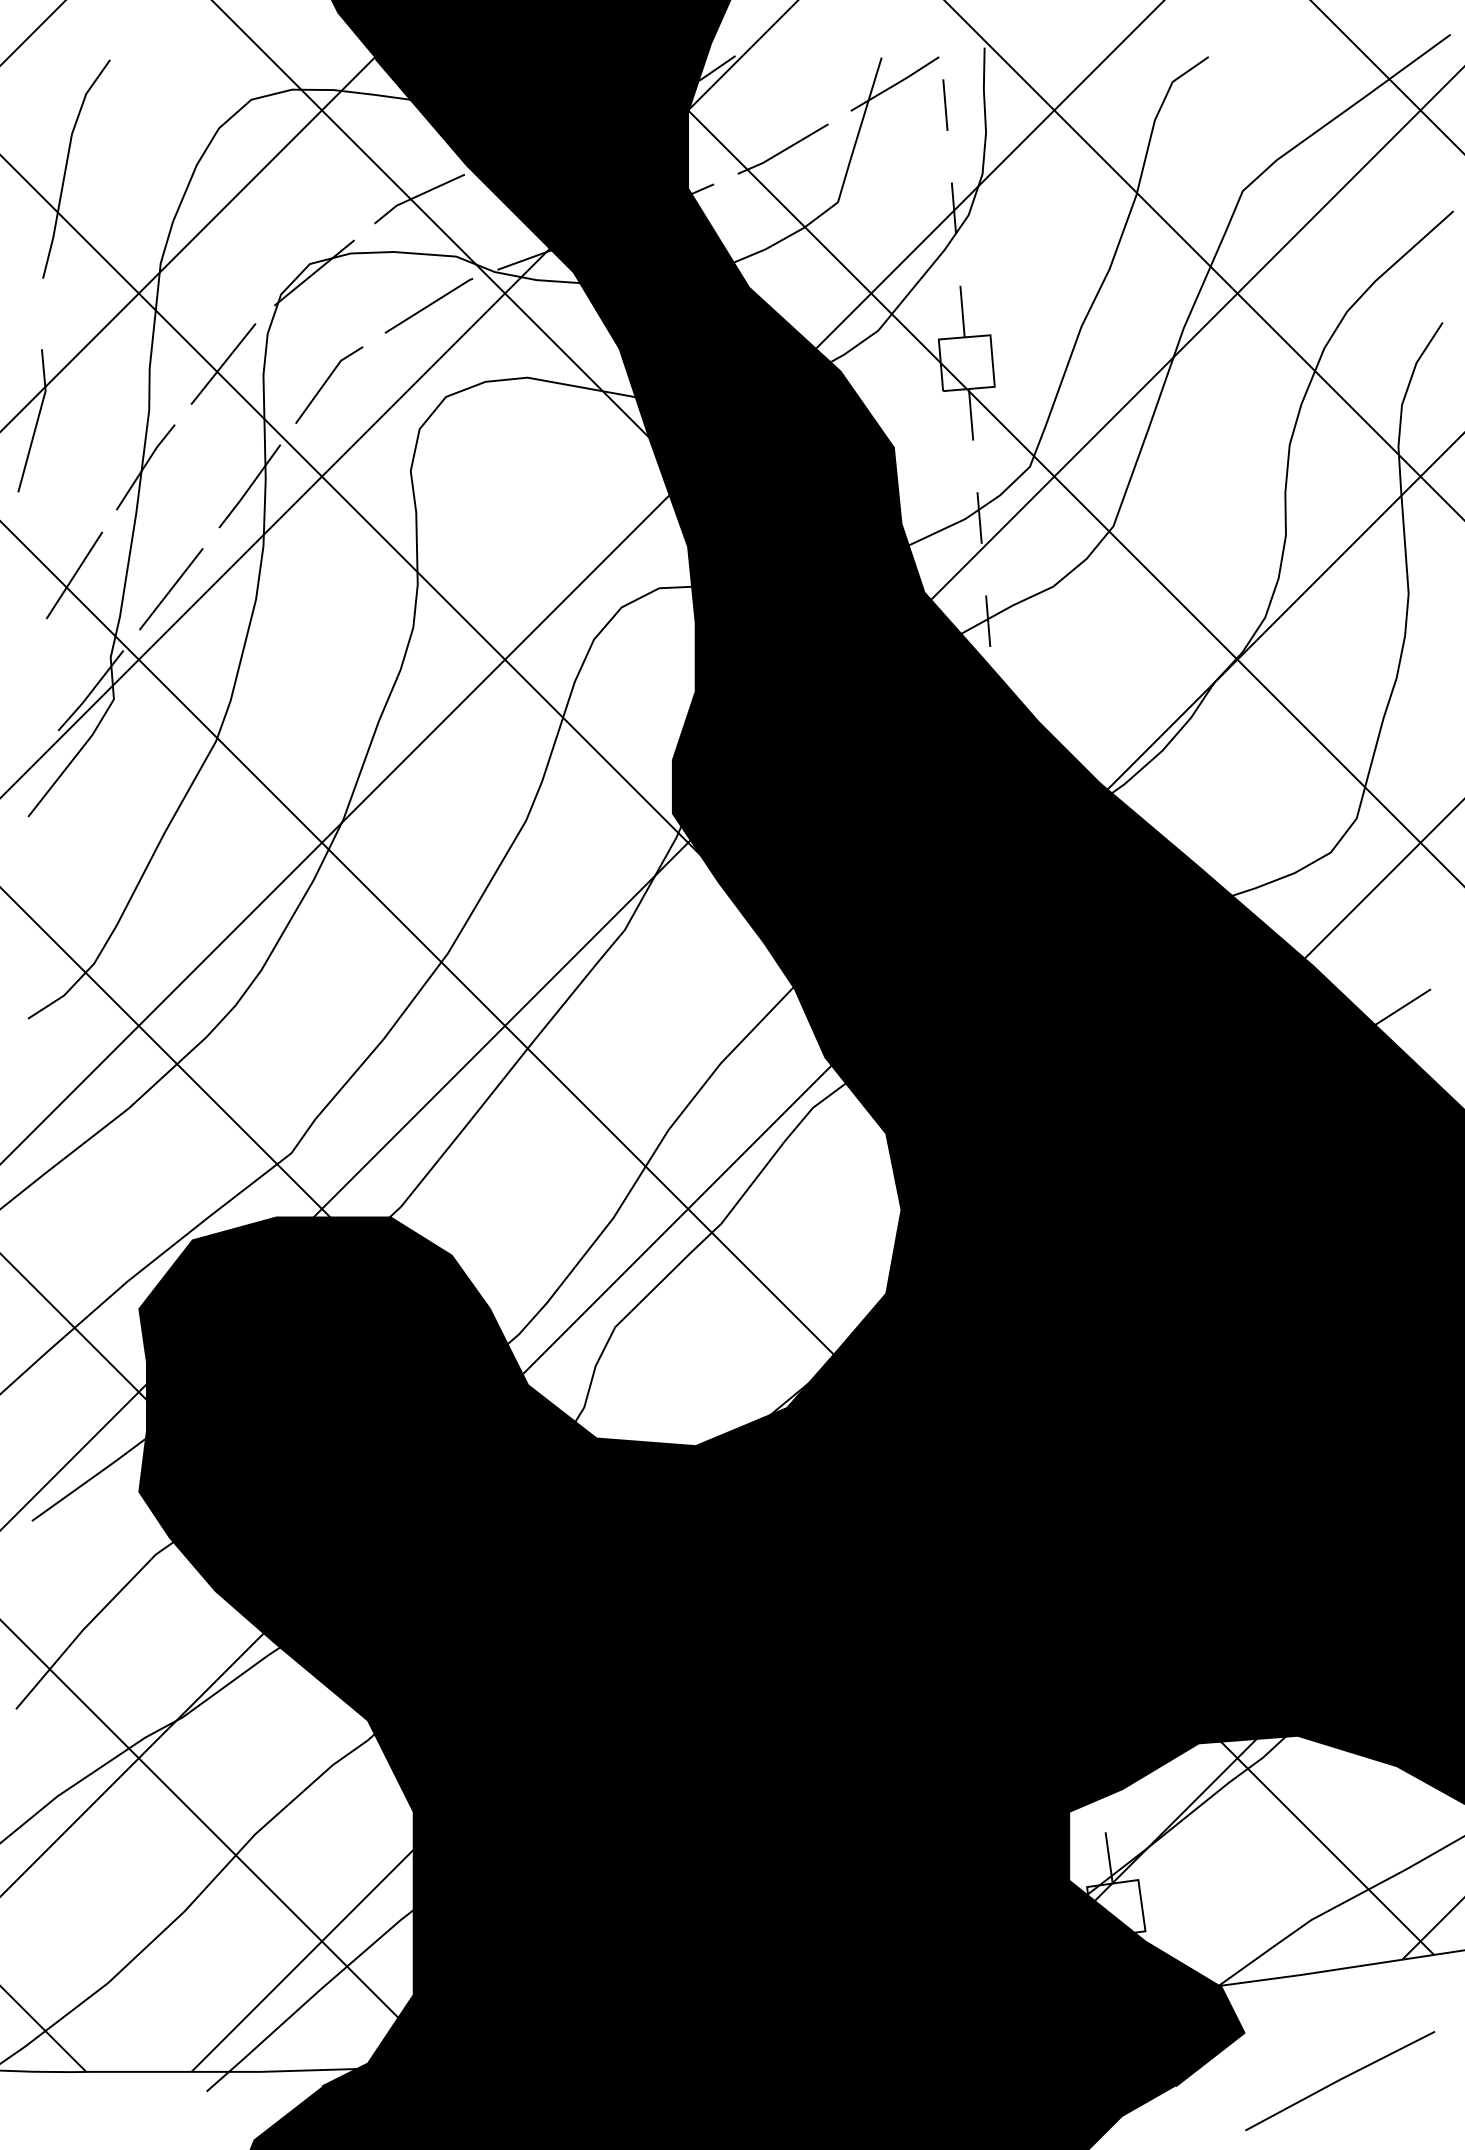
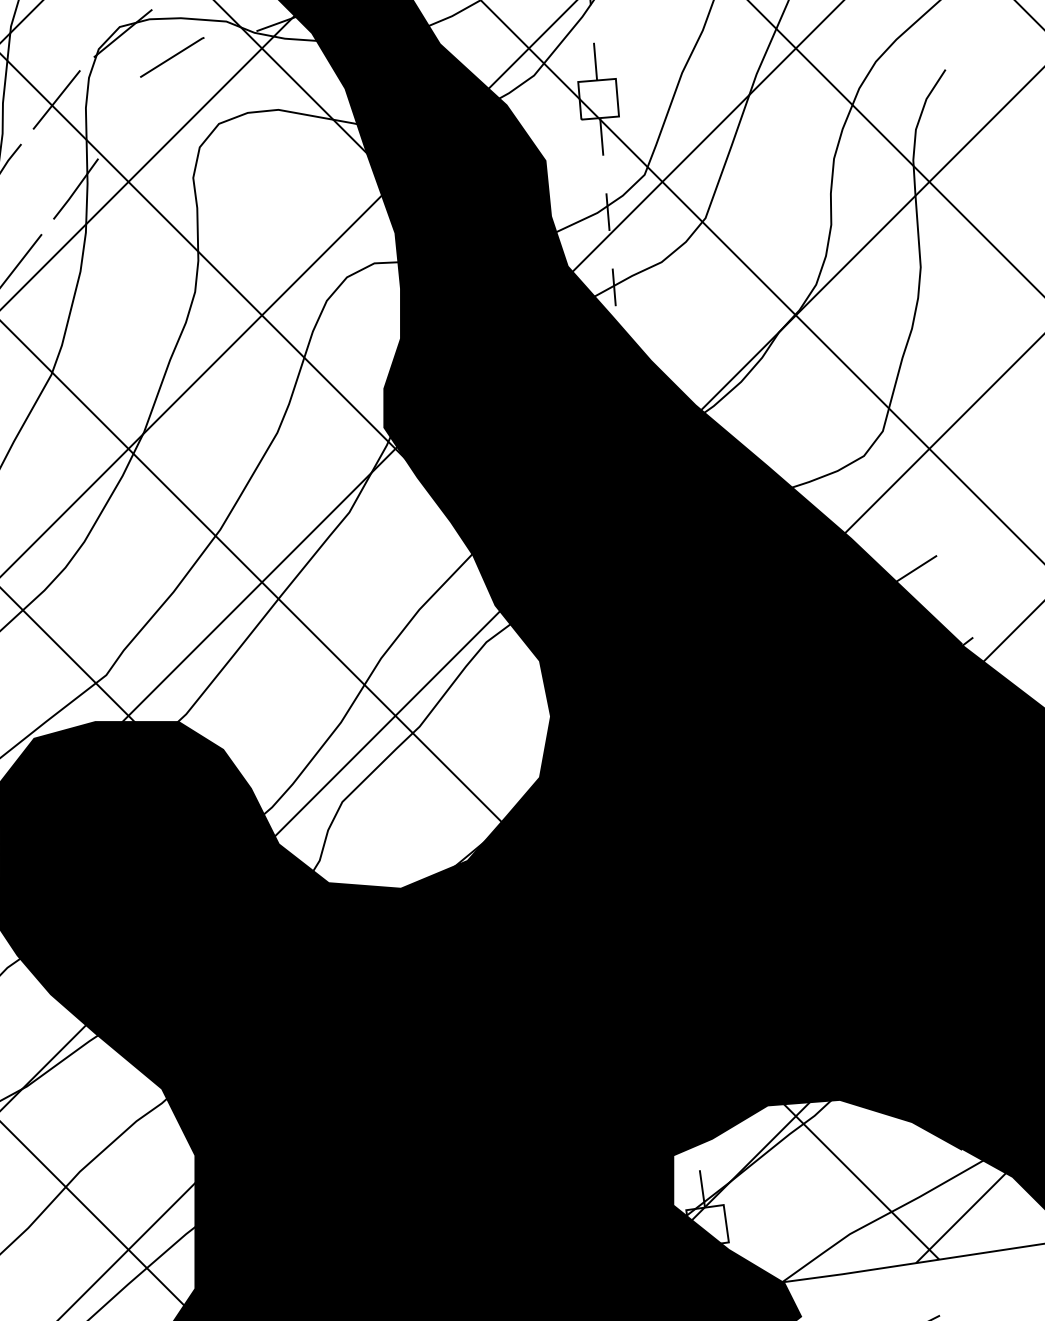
line: (428, 305) -> (171, 57), moved
line: (327, 381) -> (132, 112), removed

